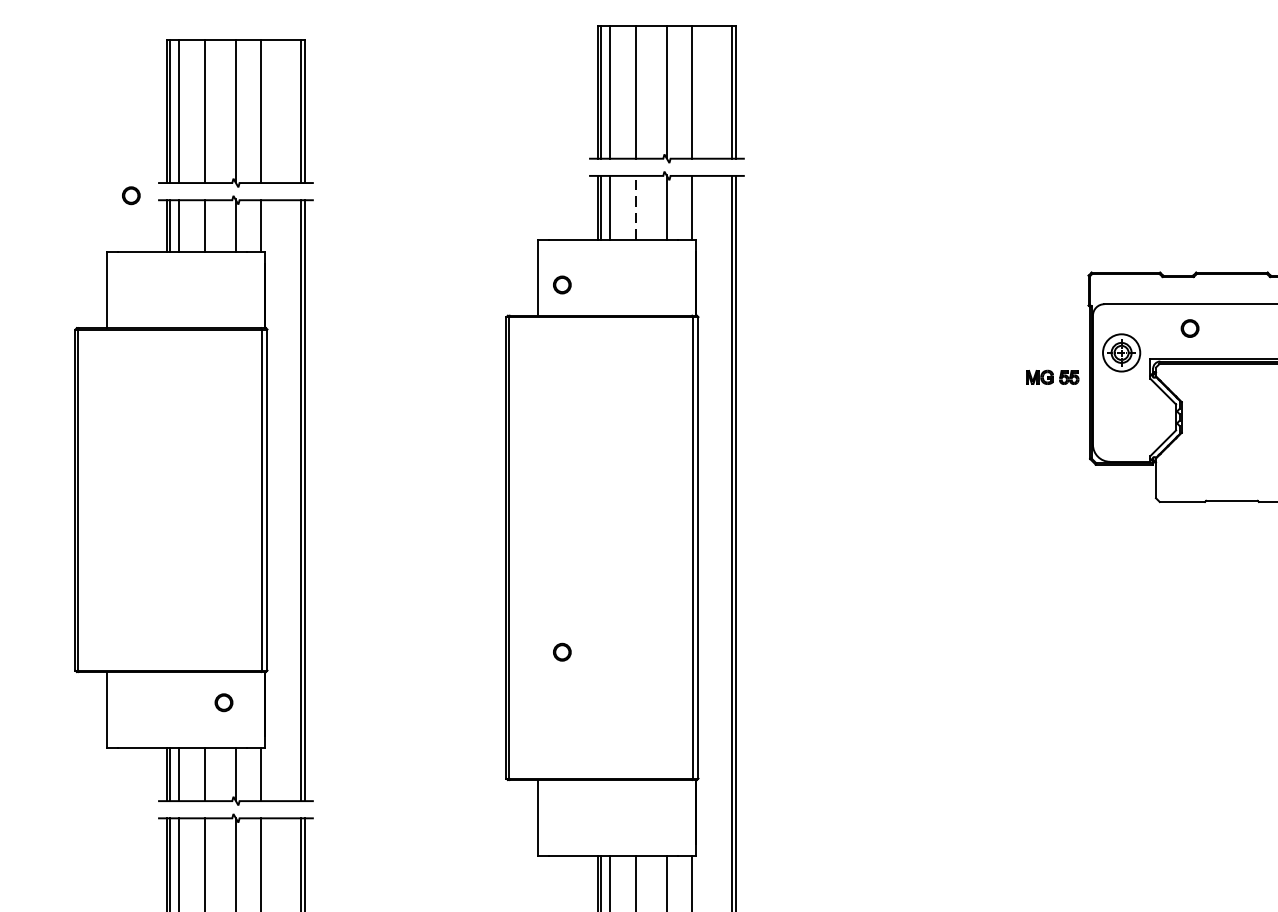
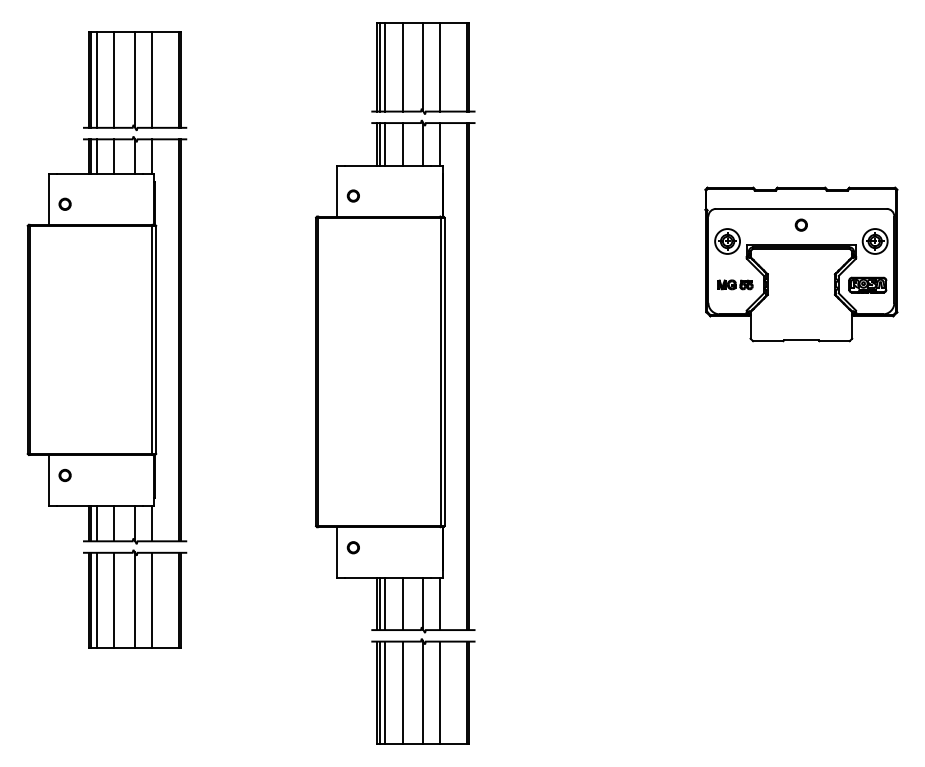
circle: (130, 194) -> (64, 203), moved
line: (635, 206) -> (402, 143), dashed -> solid
part: (1188, 327) -> (800, 224), moved
part: (1052, 376) -> (735, 284), moved
part: (560, 651) -> (352, 547), moved
circle: (223, 702) -> (64, 475), moved

